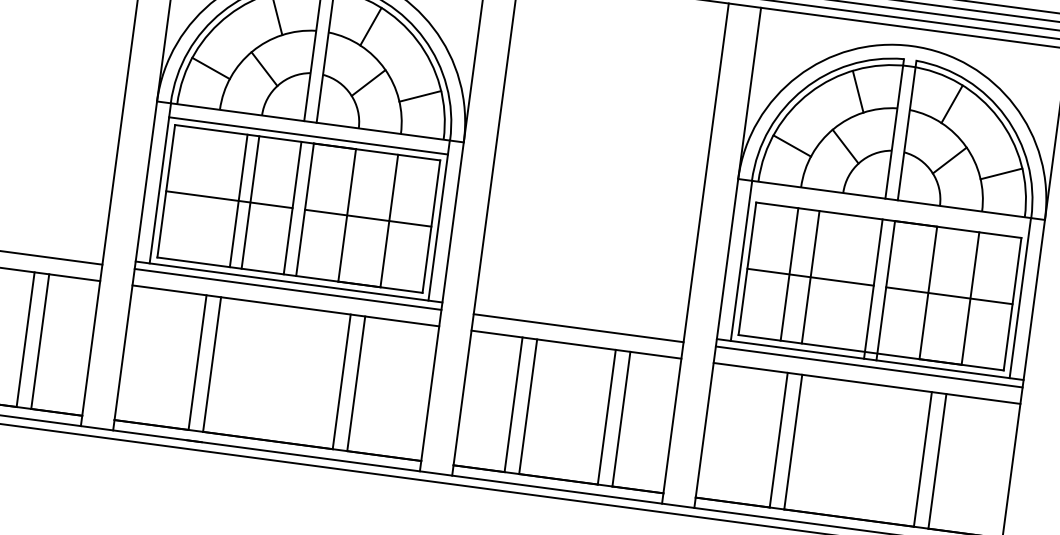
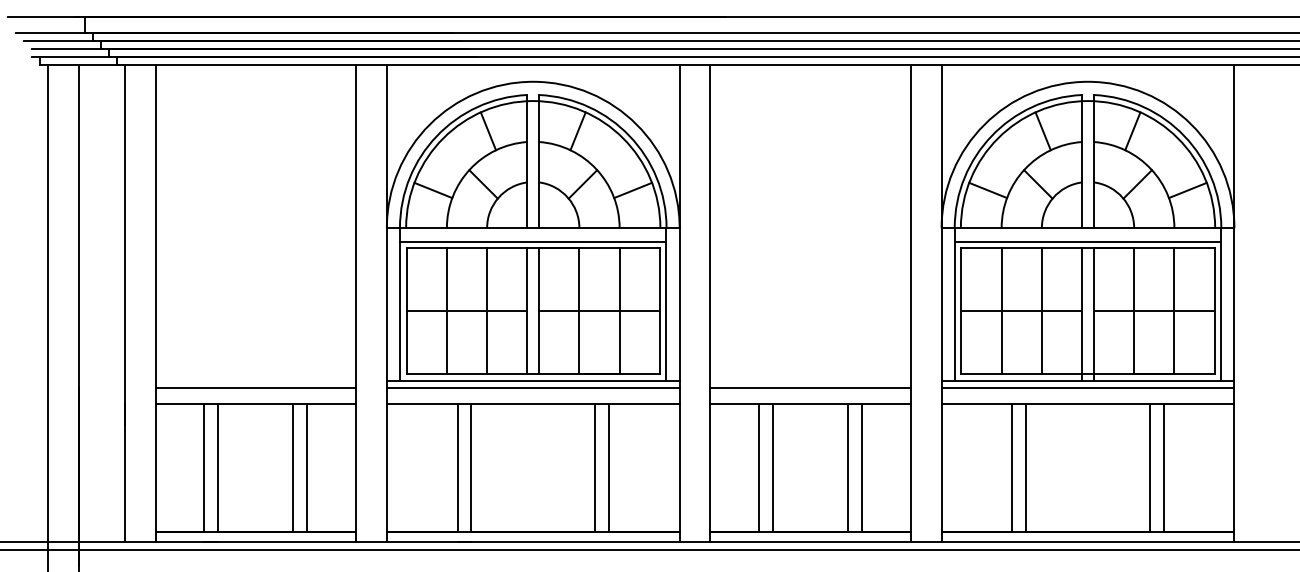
line: (238, 201) -> (446, 311), moved
line: (889, 213) -> (1087, 241), added
line: (810, 277) -> (1041, 311), moved

